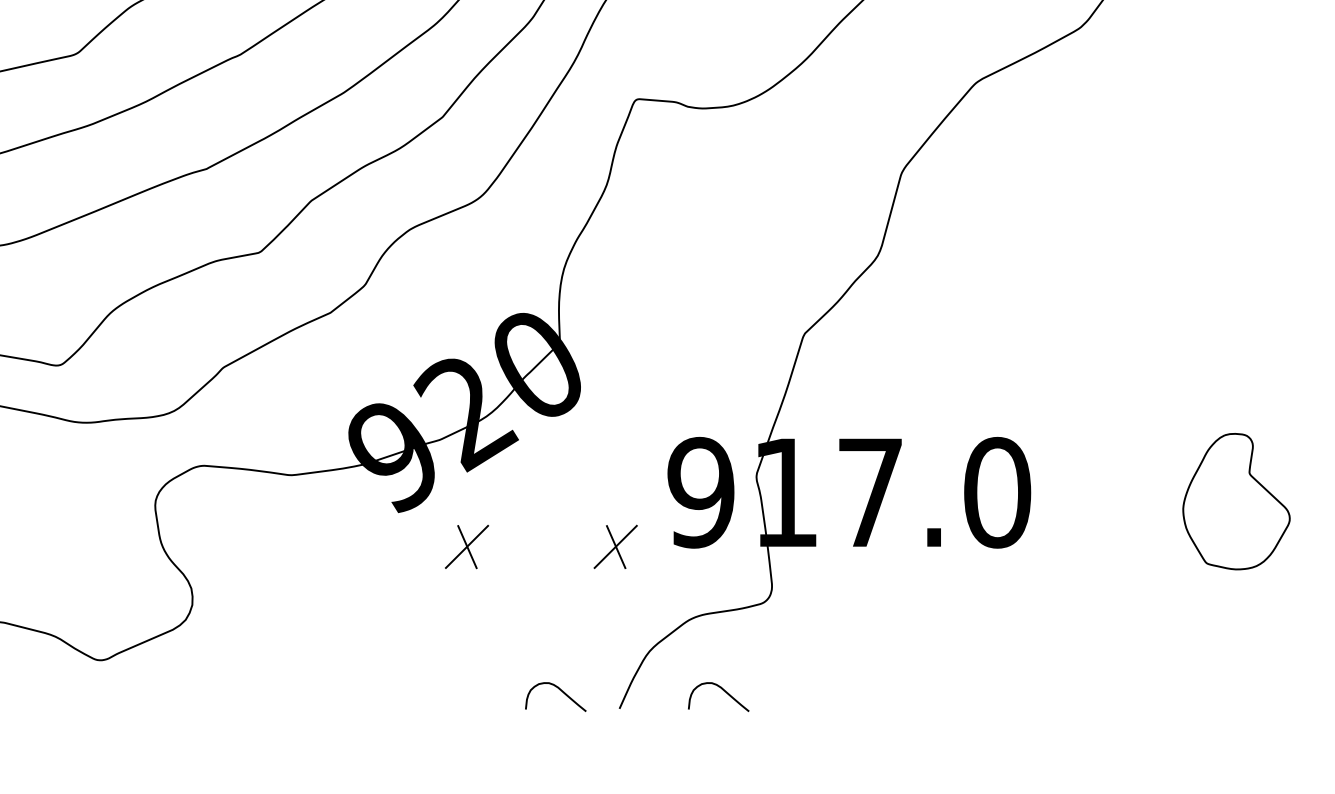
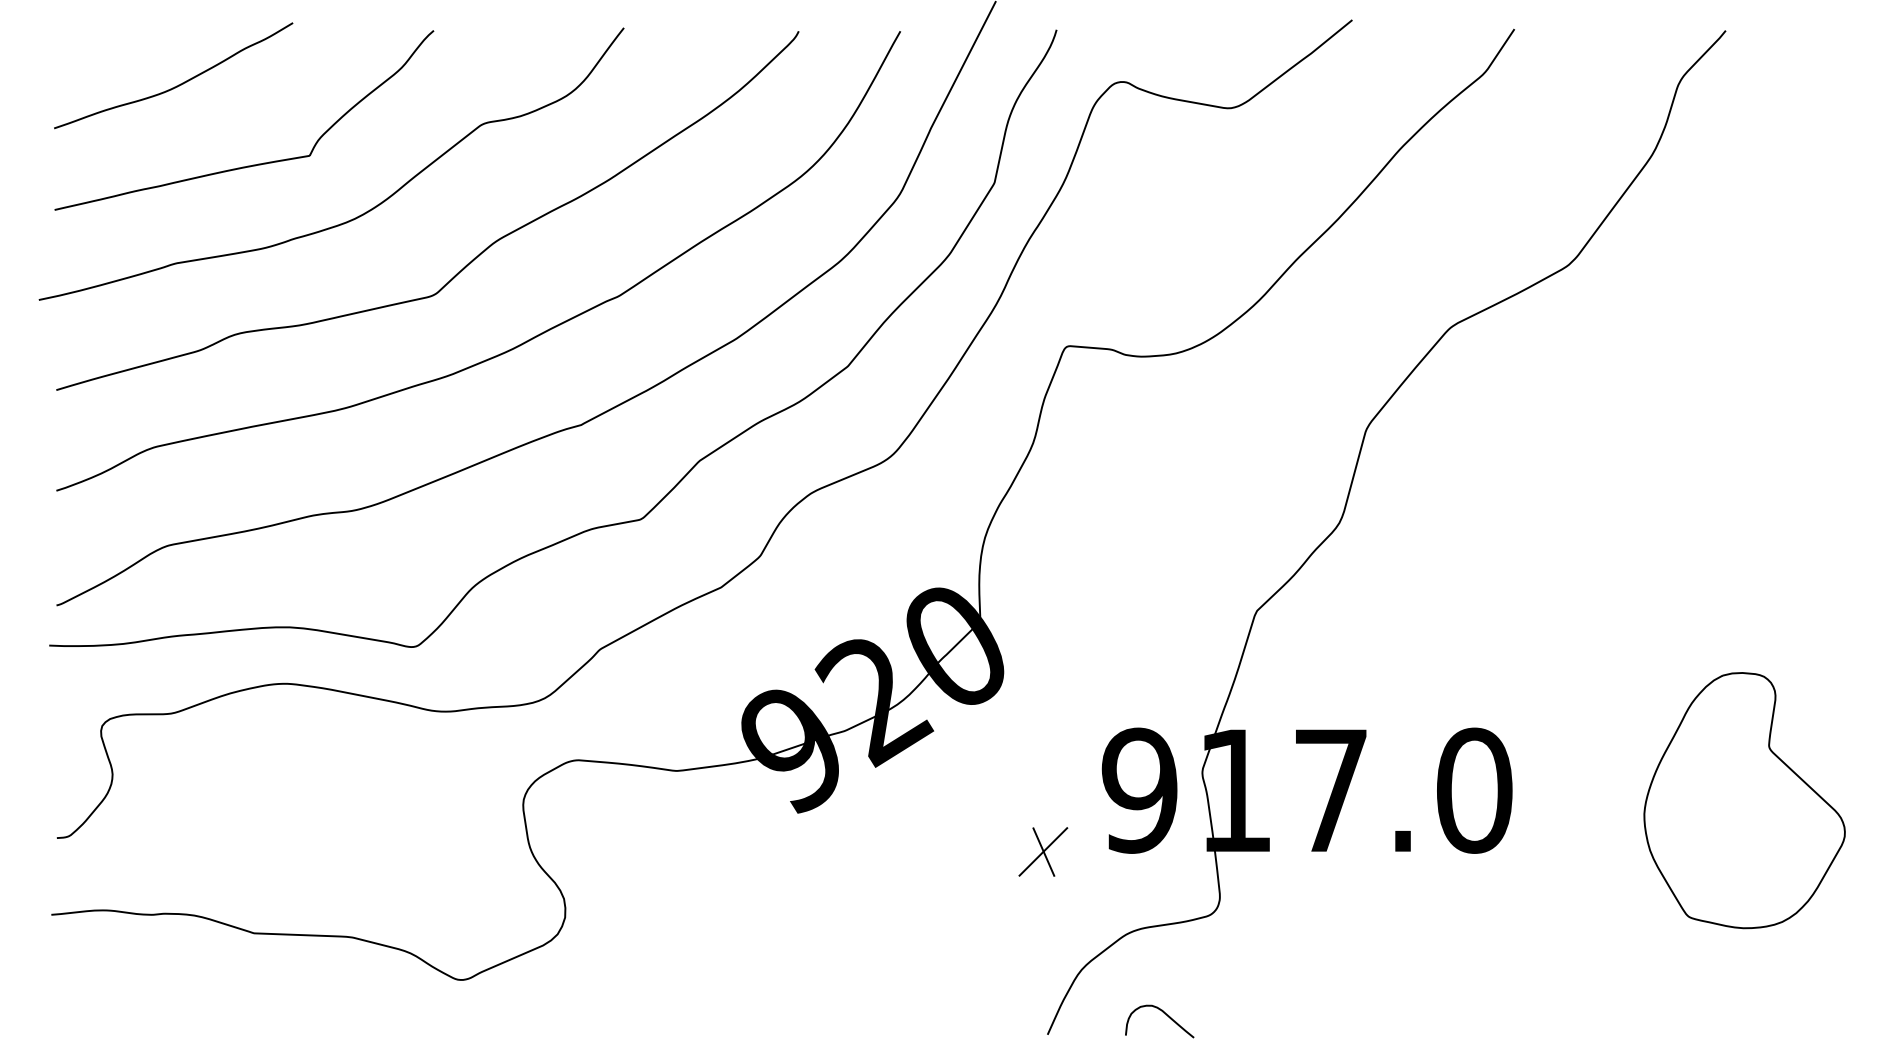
part: (1236, 501) -> (1744, 800), size x1.67
part: (467, 546) -> (875, 851), removed
curve: (559, 689) -> (979, 1013), removed

